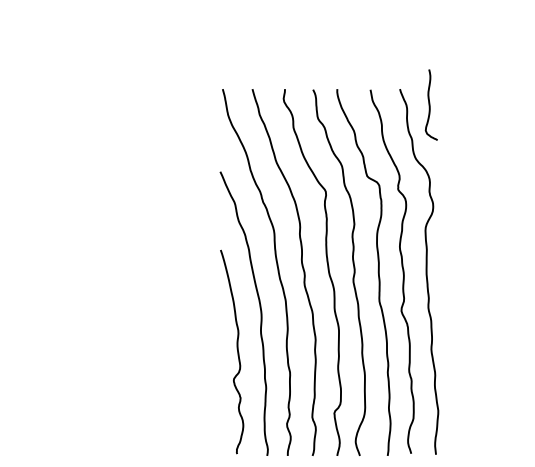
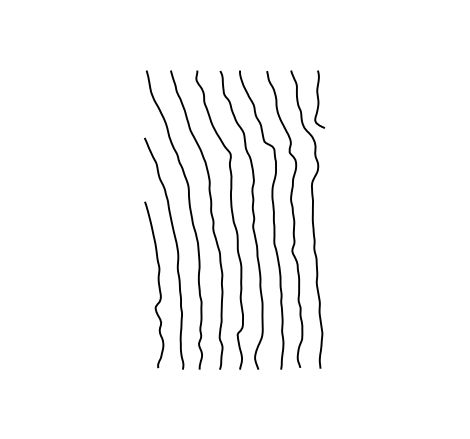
curve: (431, 104) -> (319, 99), moved

